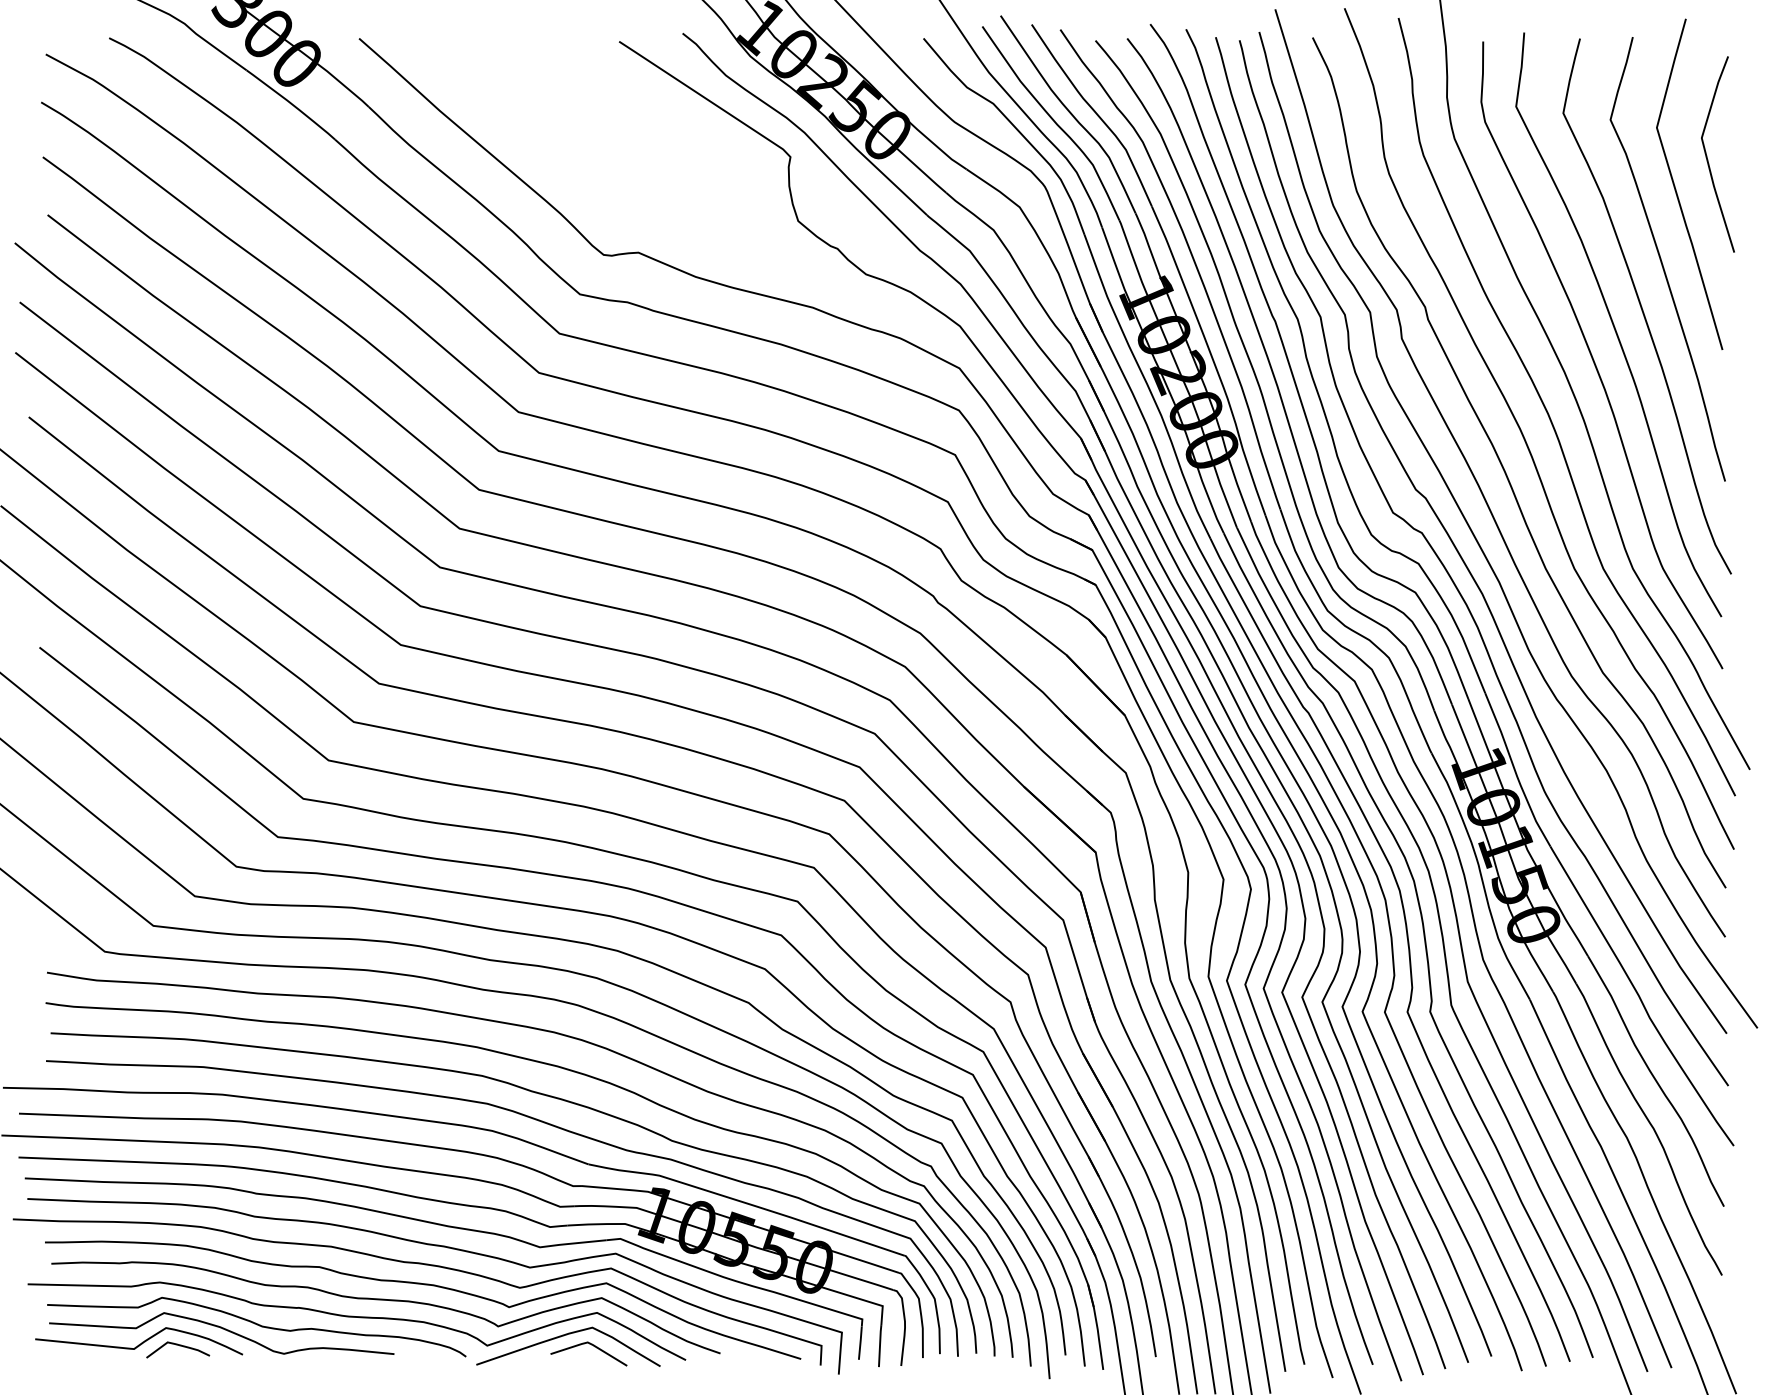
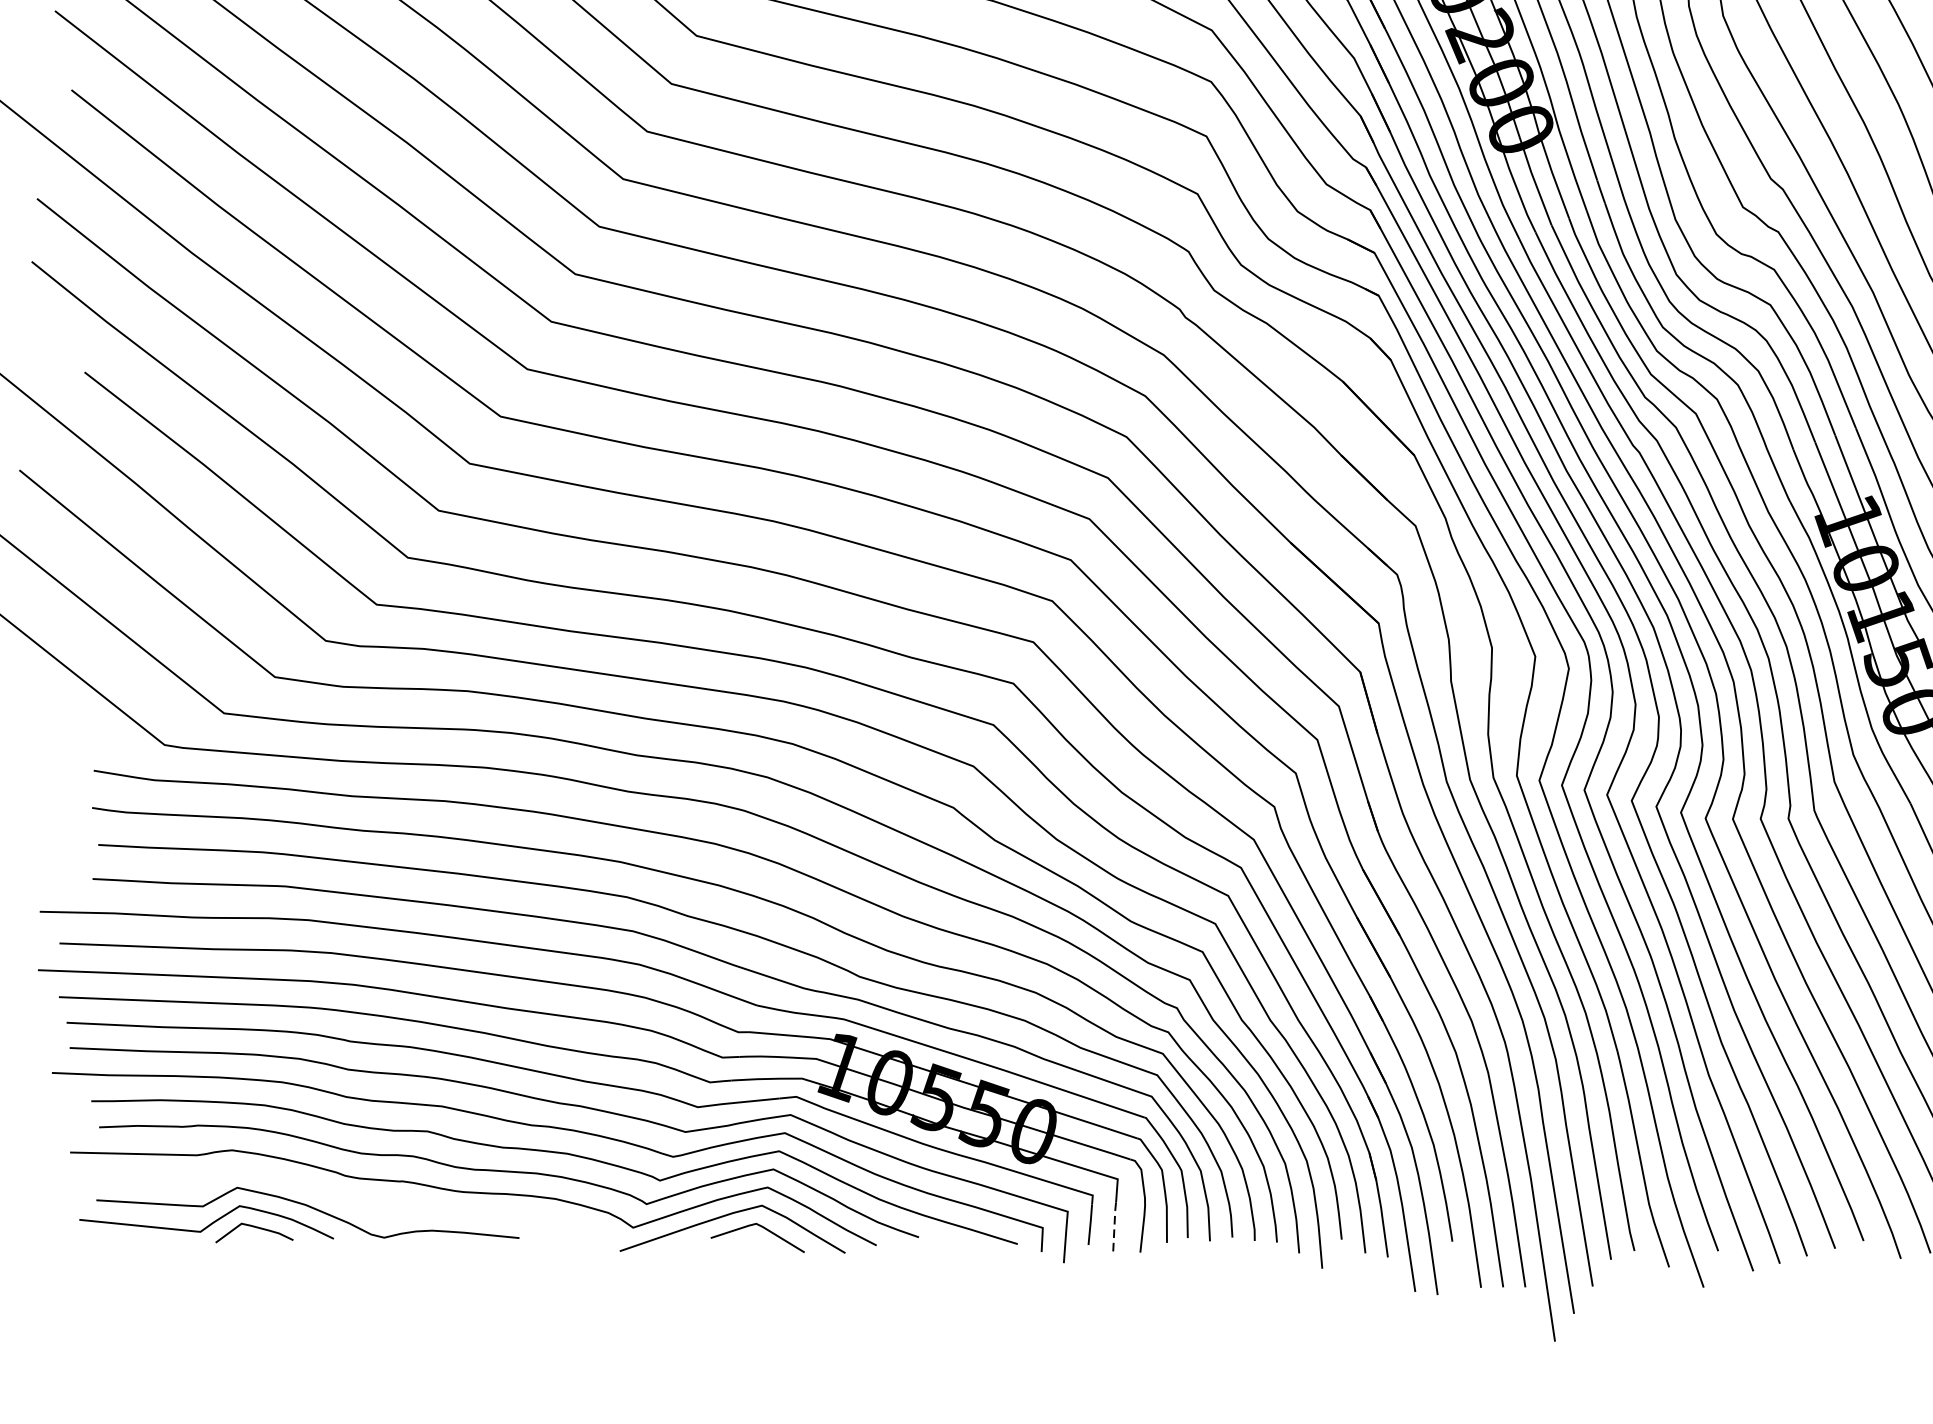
curve: (257, 1325) -> (351, 1202), removed
line: (880, 1345) -> (1114, 1227), solid -> dashed

